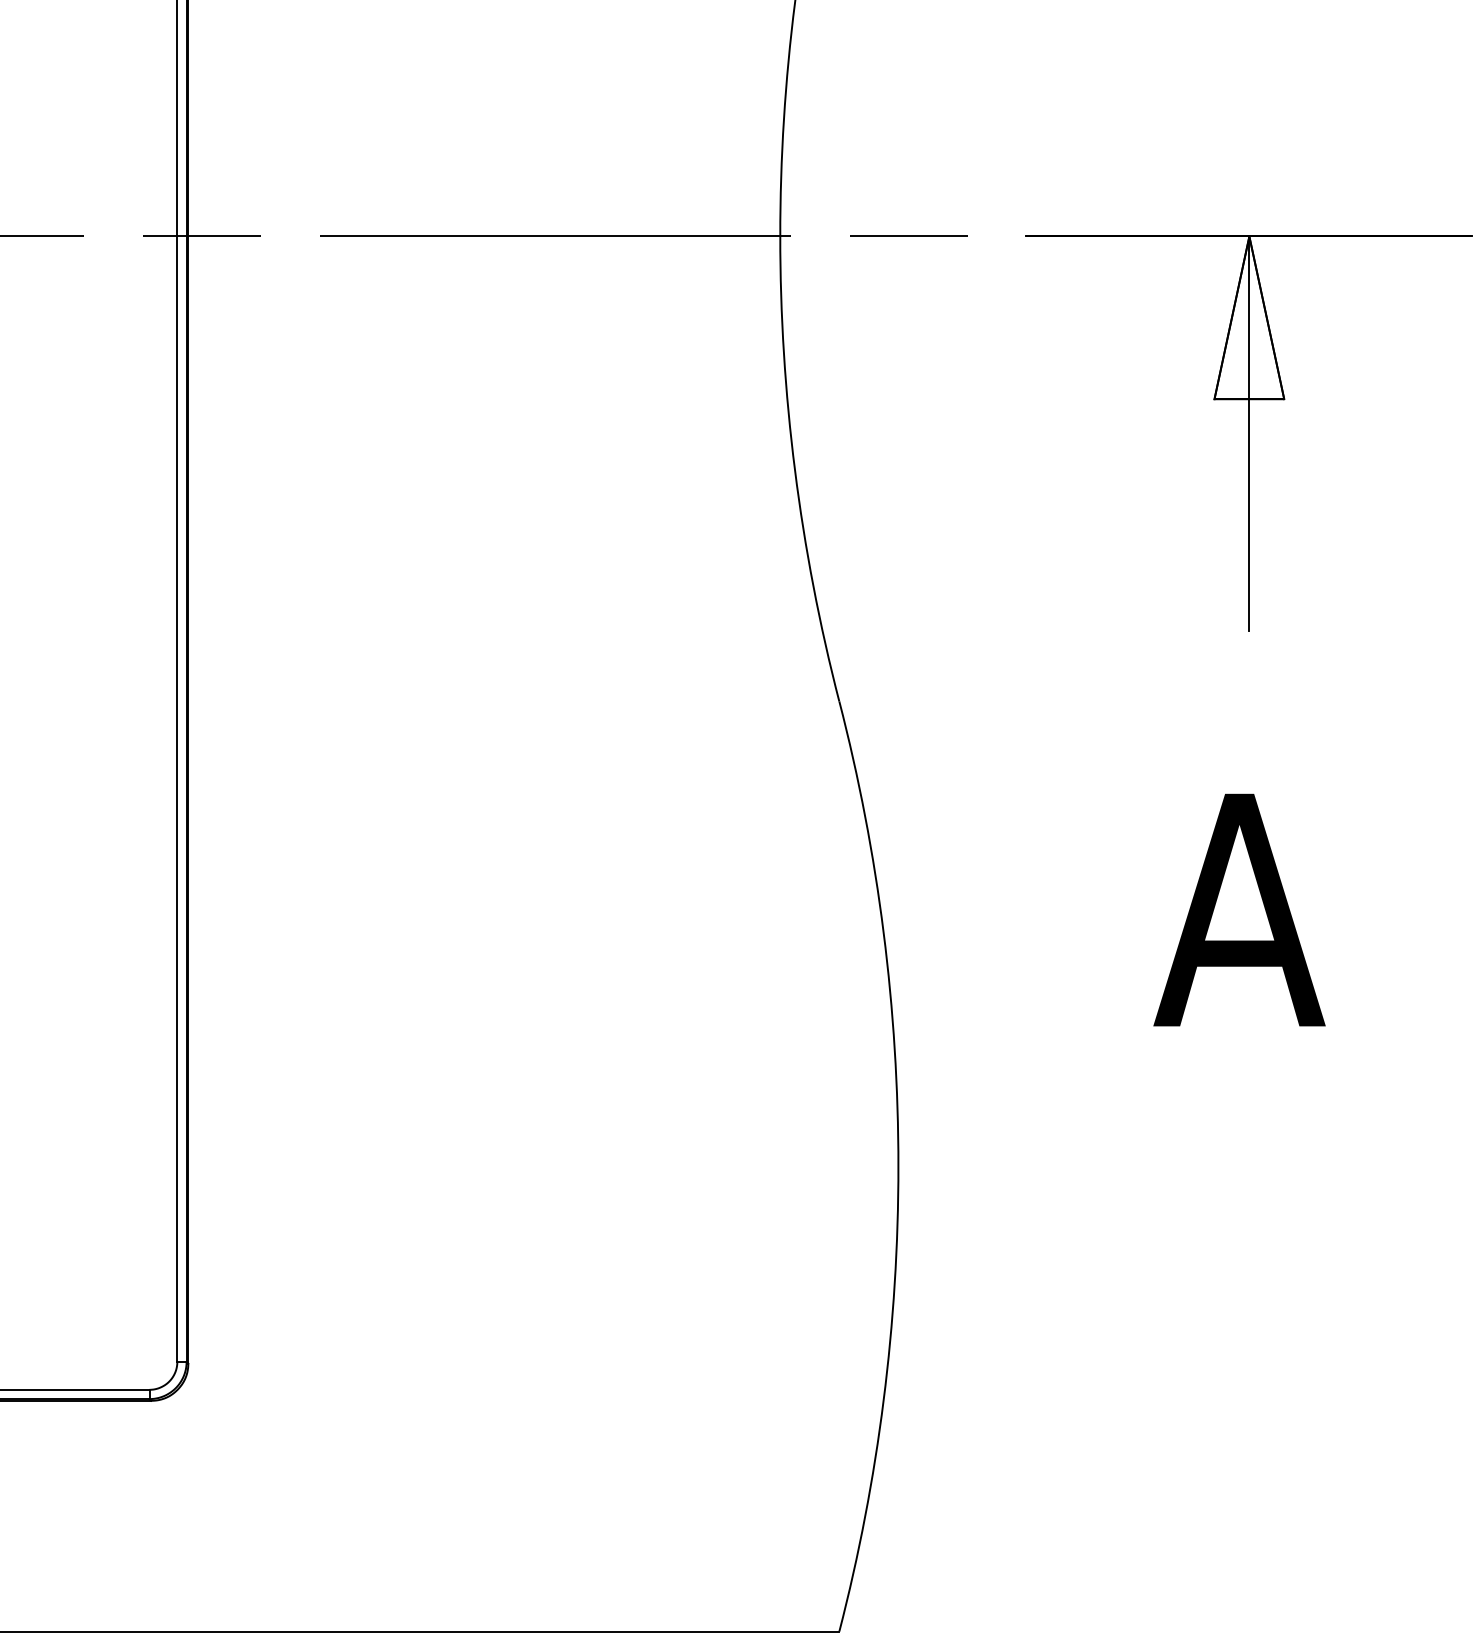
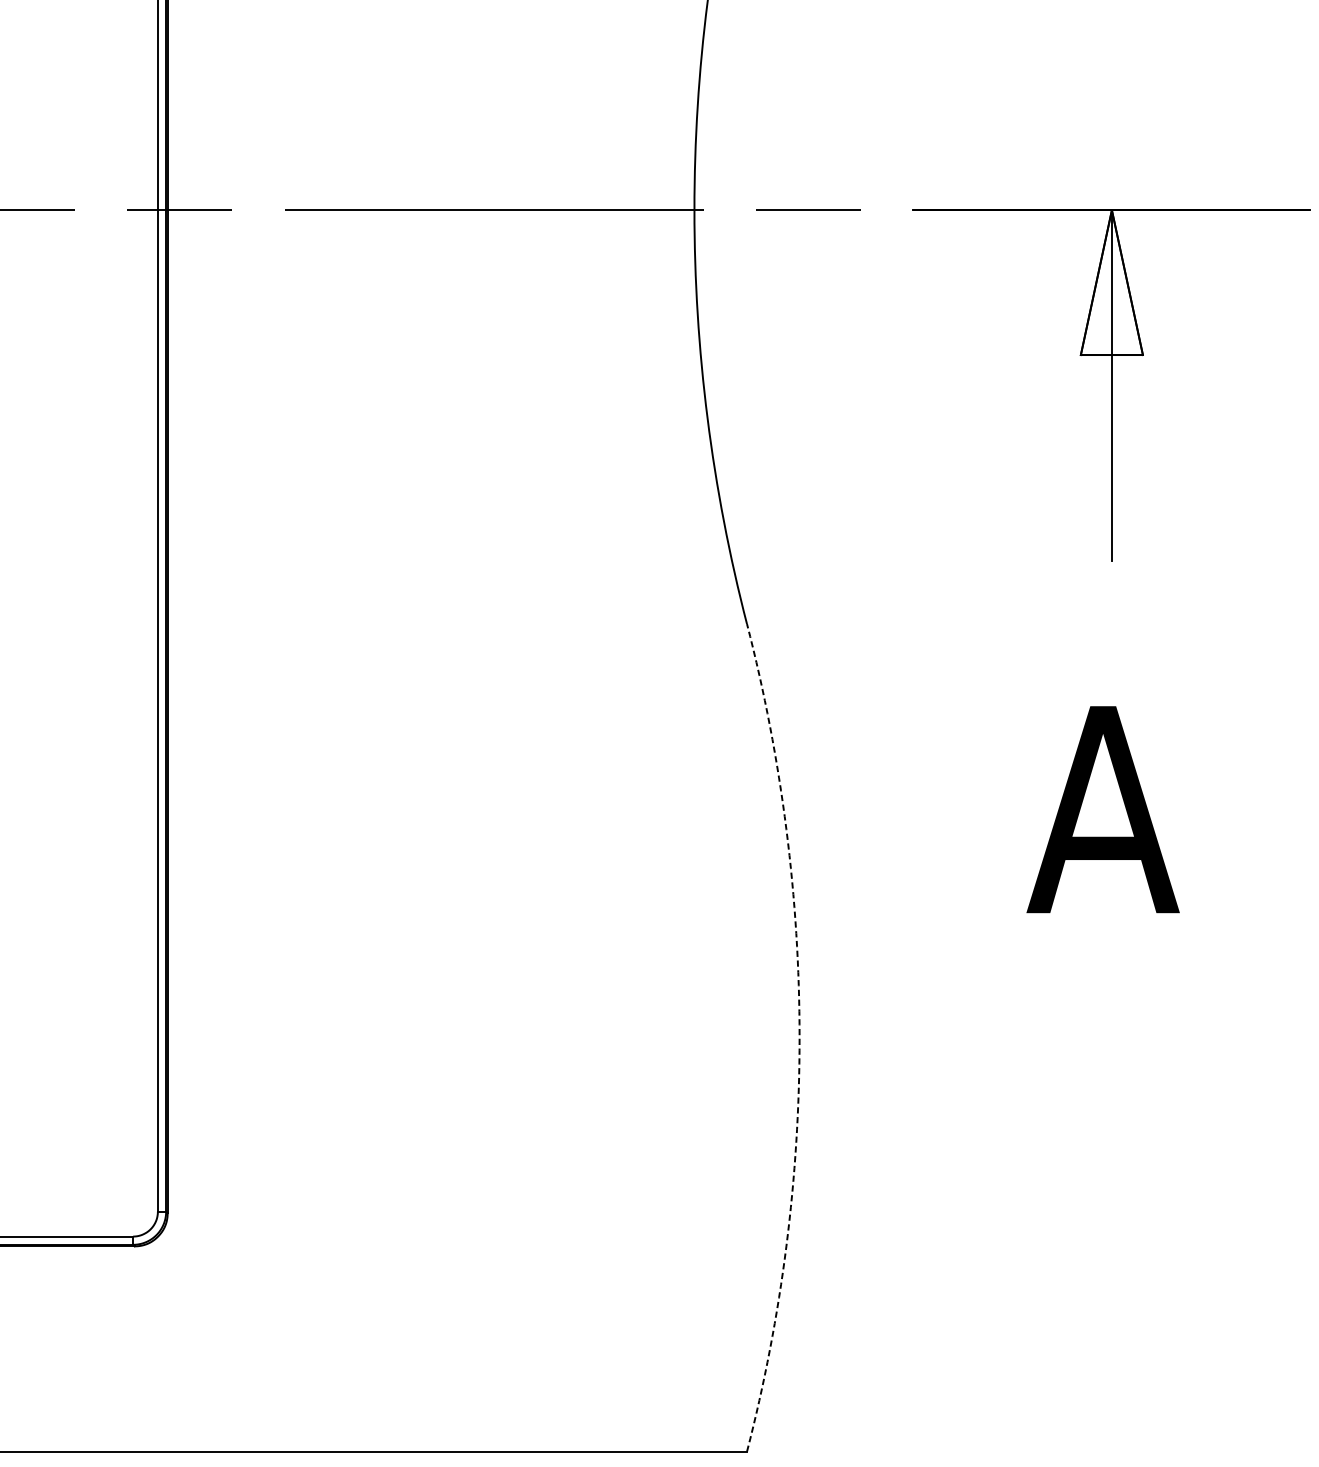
arc: (898, 1166) -> (799, 1037), solid -> dashed

